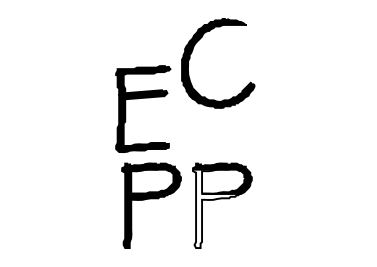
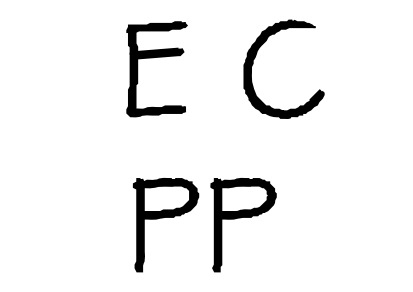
part: (192, 53) -> (255, 58), moved
part: (140, 99) -> (153, 58), moved
fill: (216, 208) -> (237, 228), added

